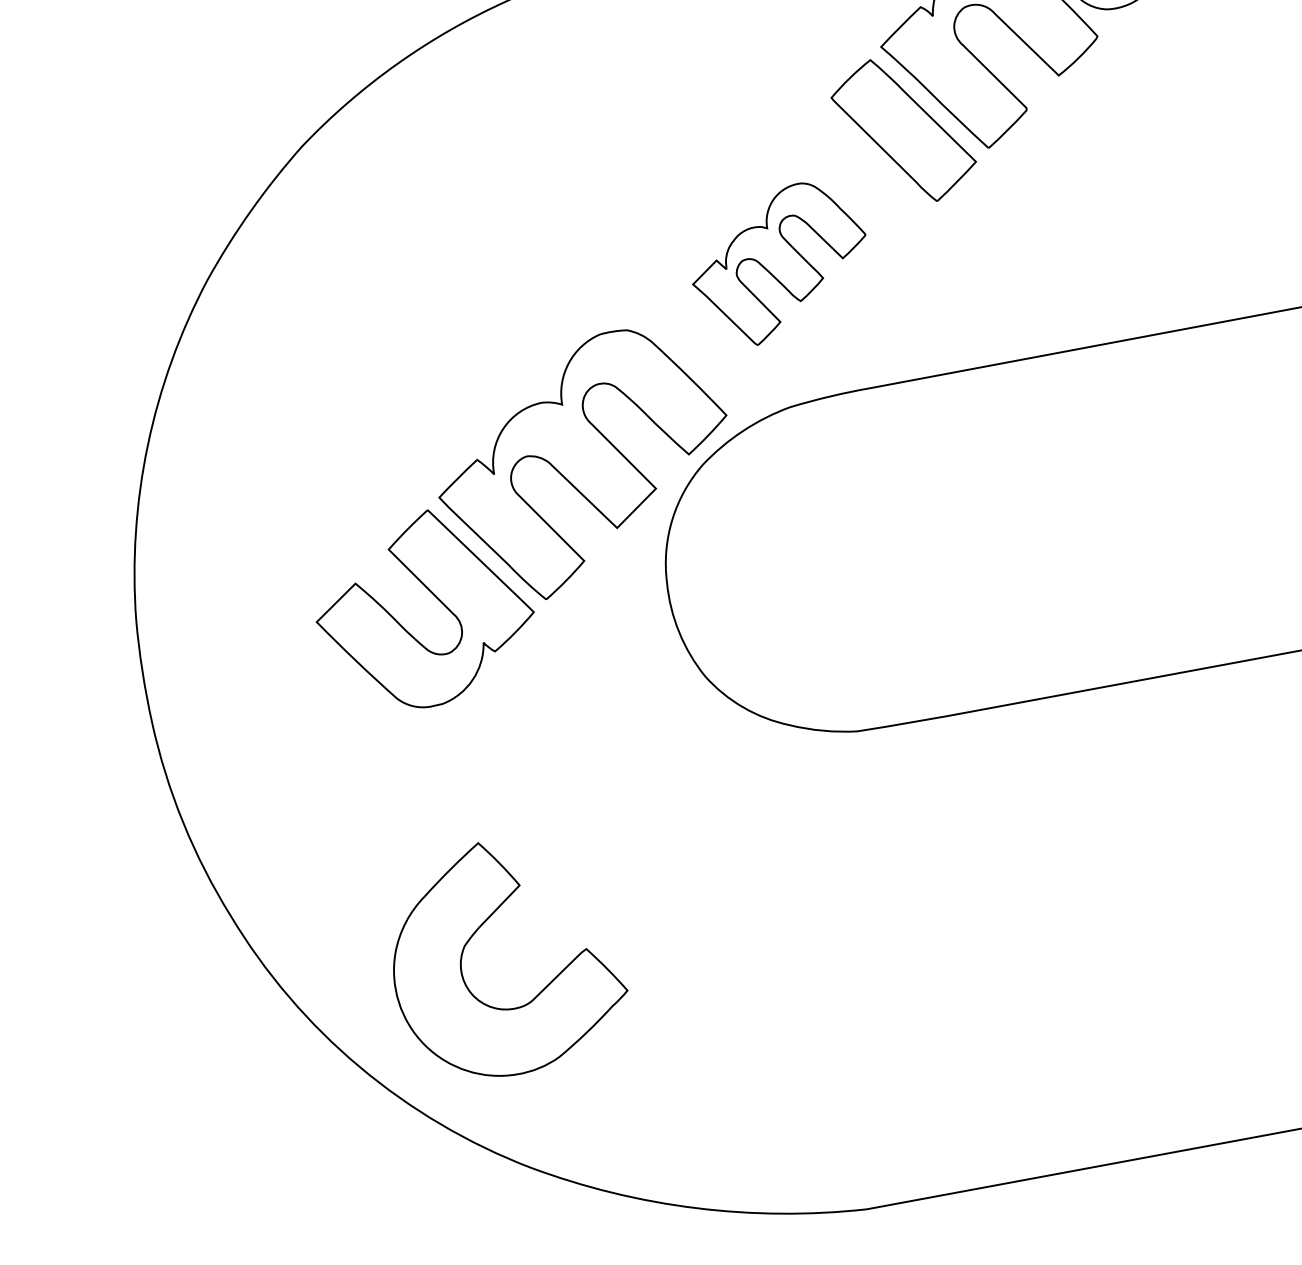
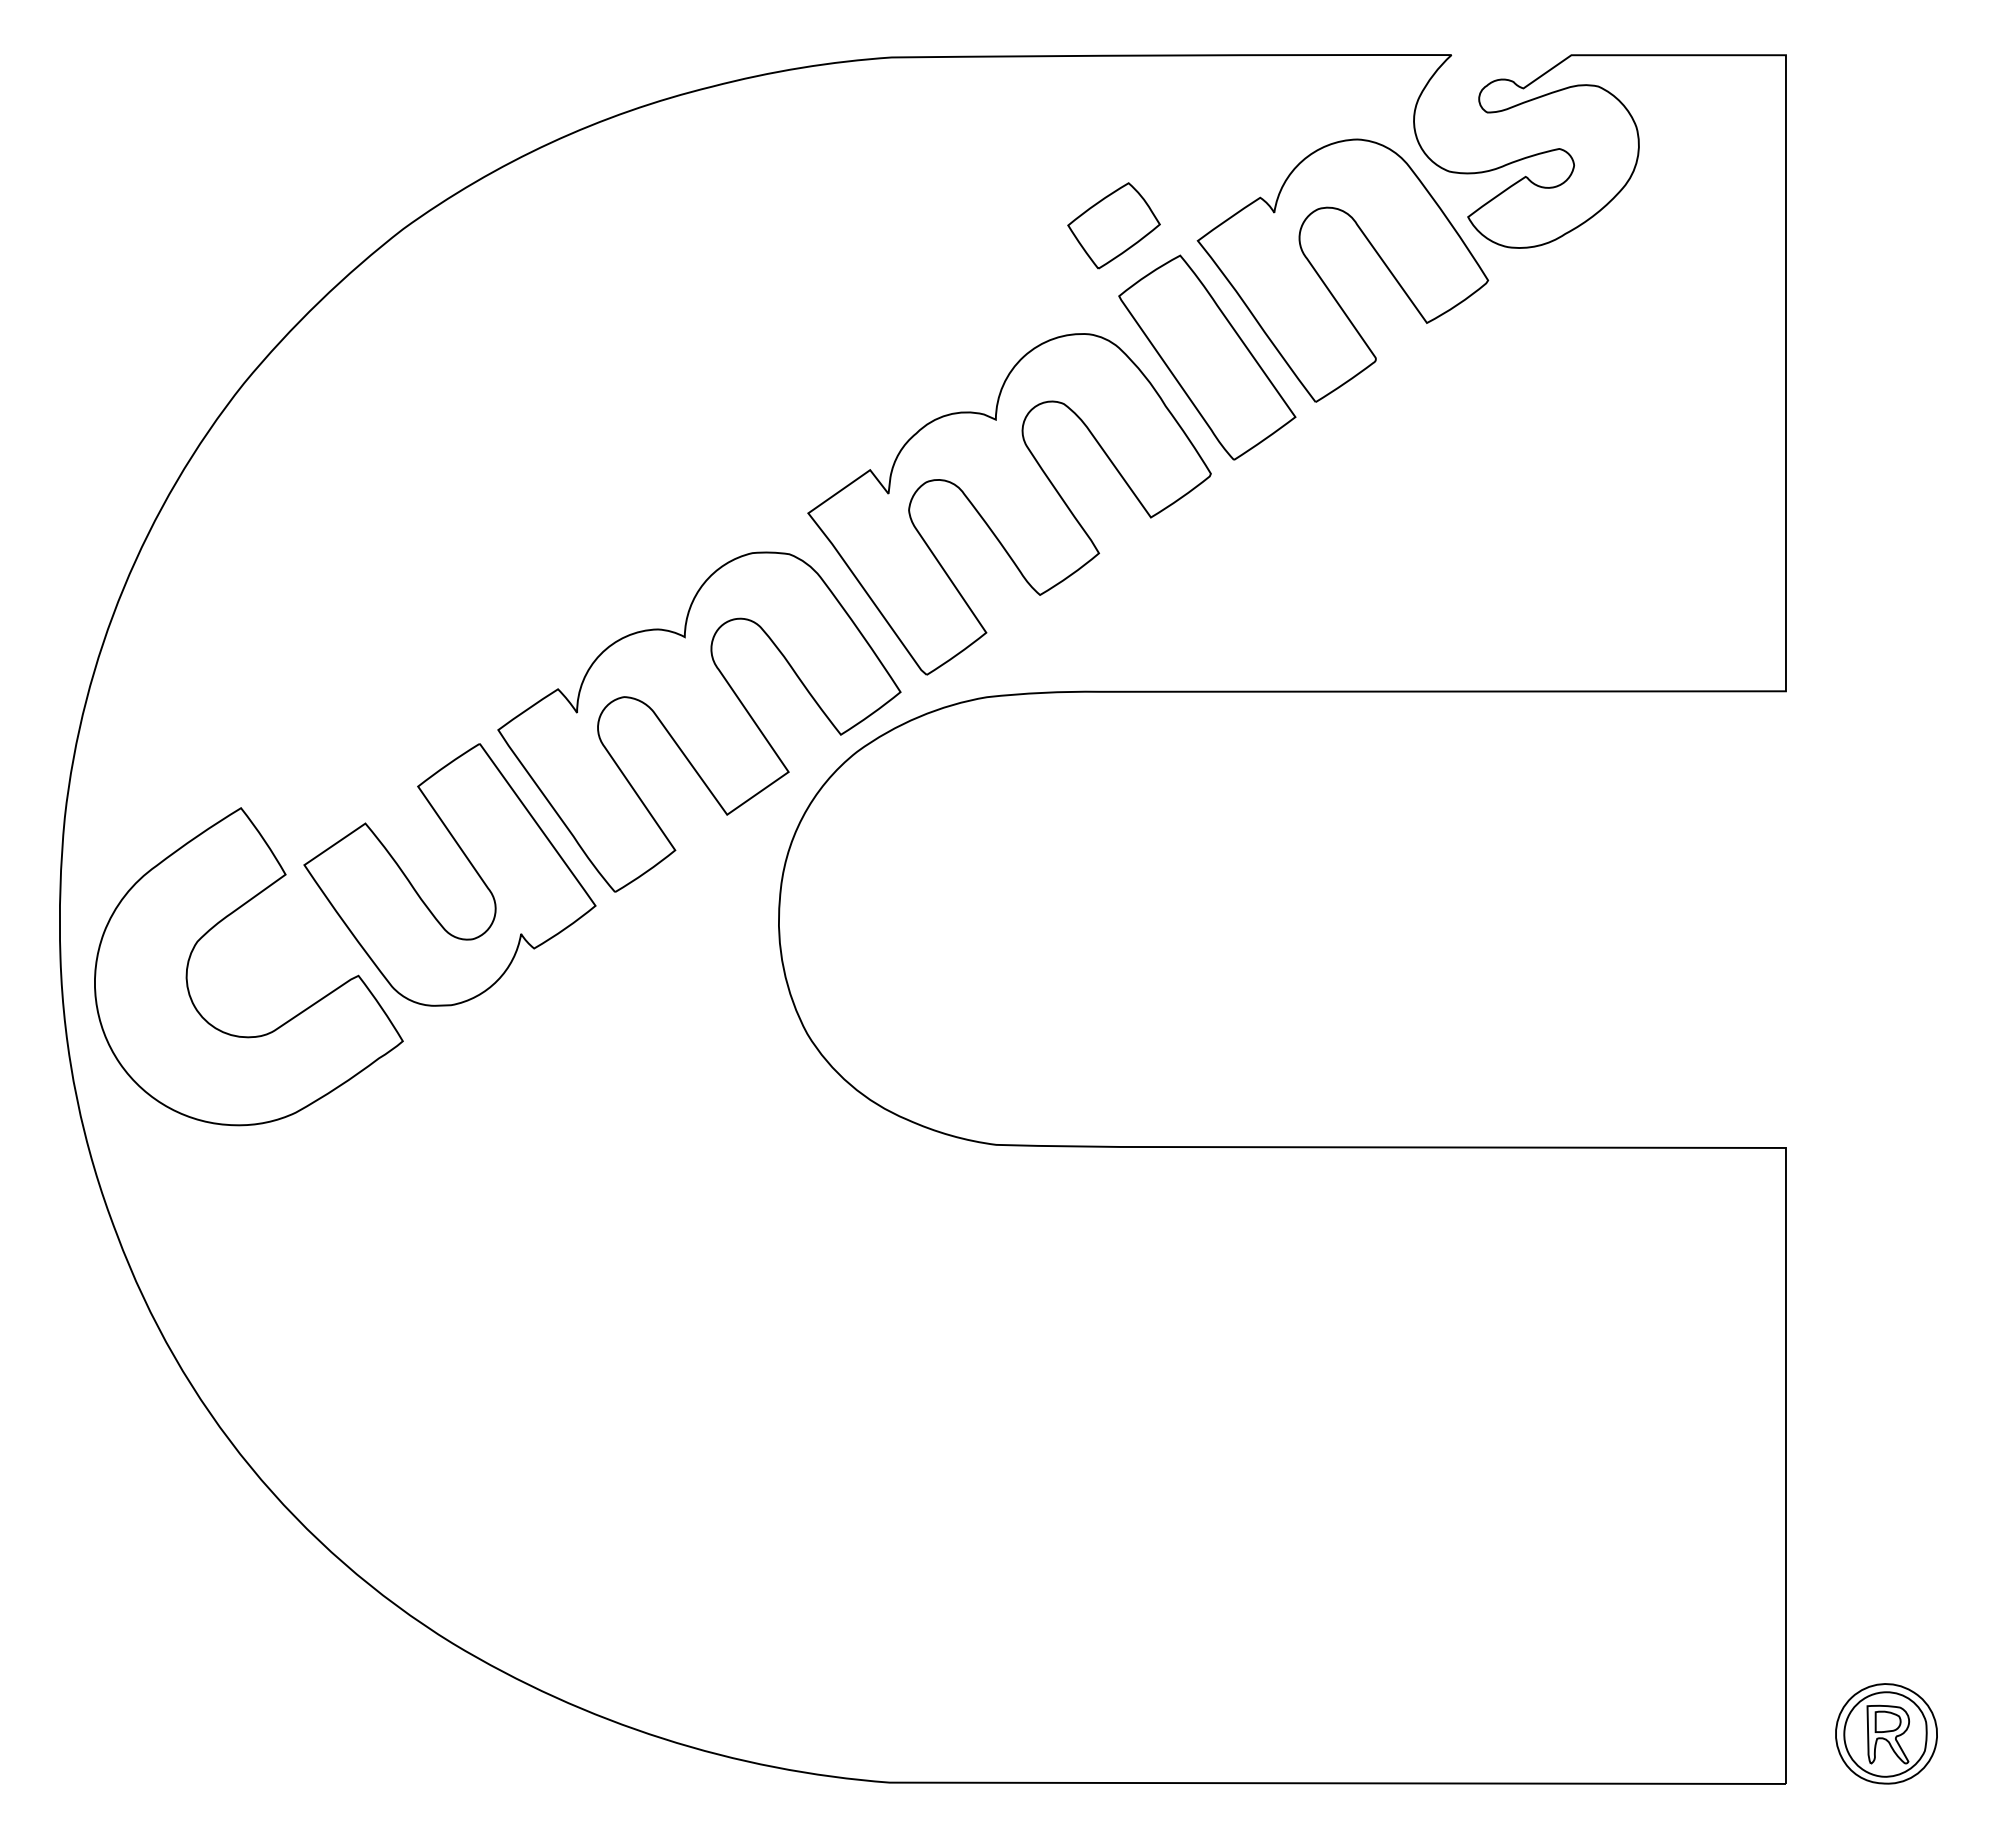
part: (817, 47) -> (1113, 225), added
part: (780, 264) -> (1009, 504), size x1.67
part: (474, 934) -> (213, 928), moved

